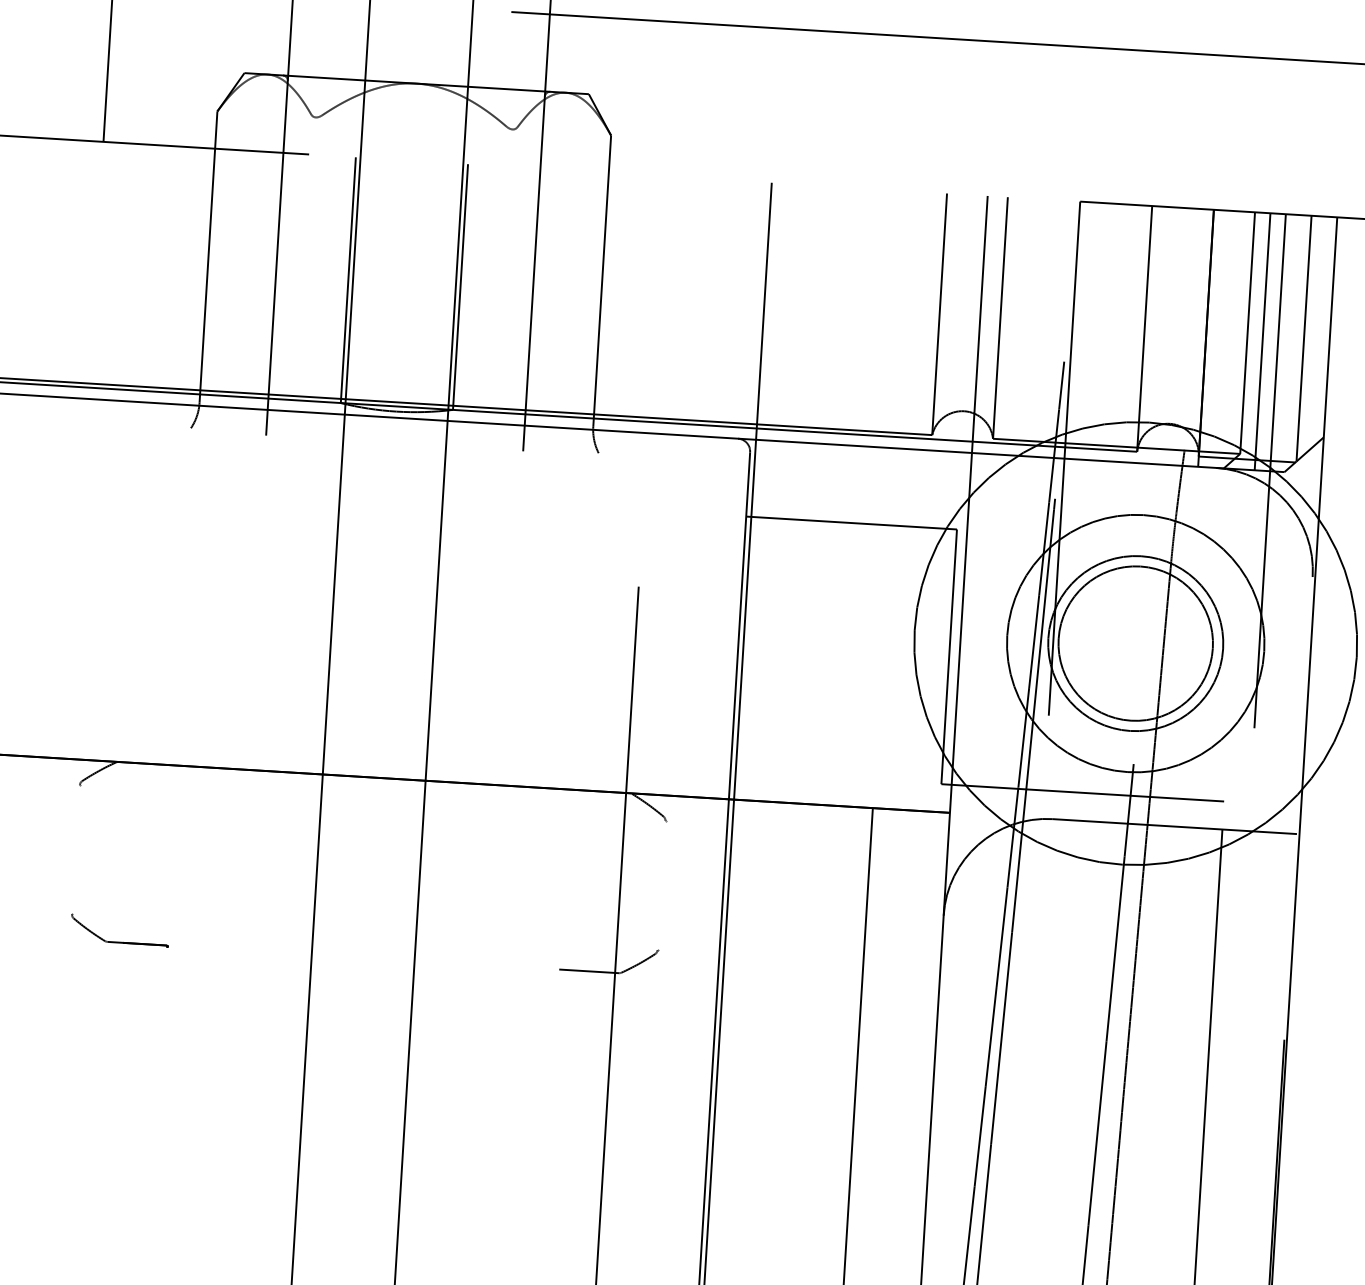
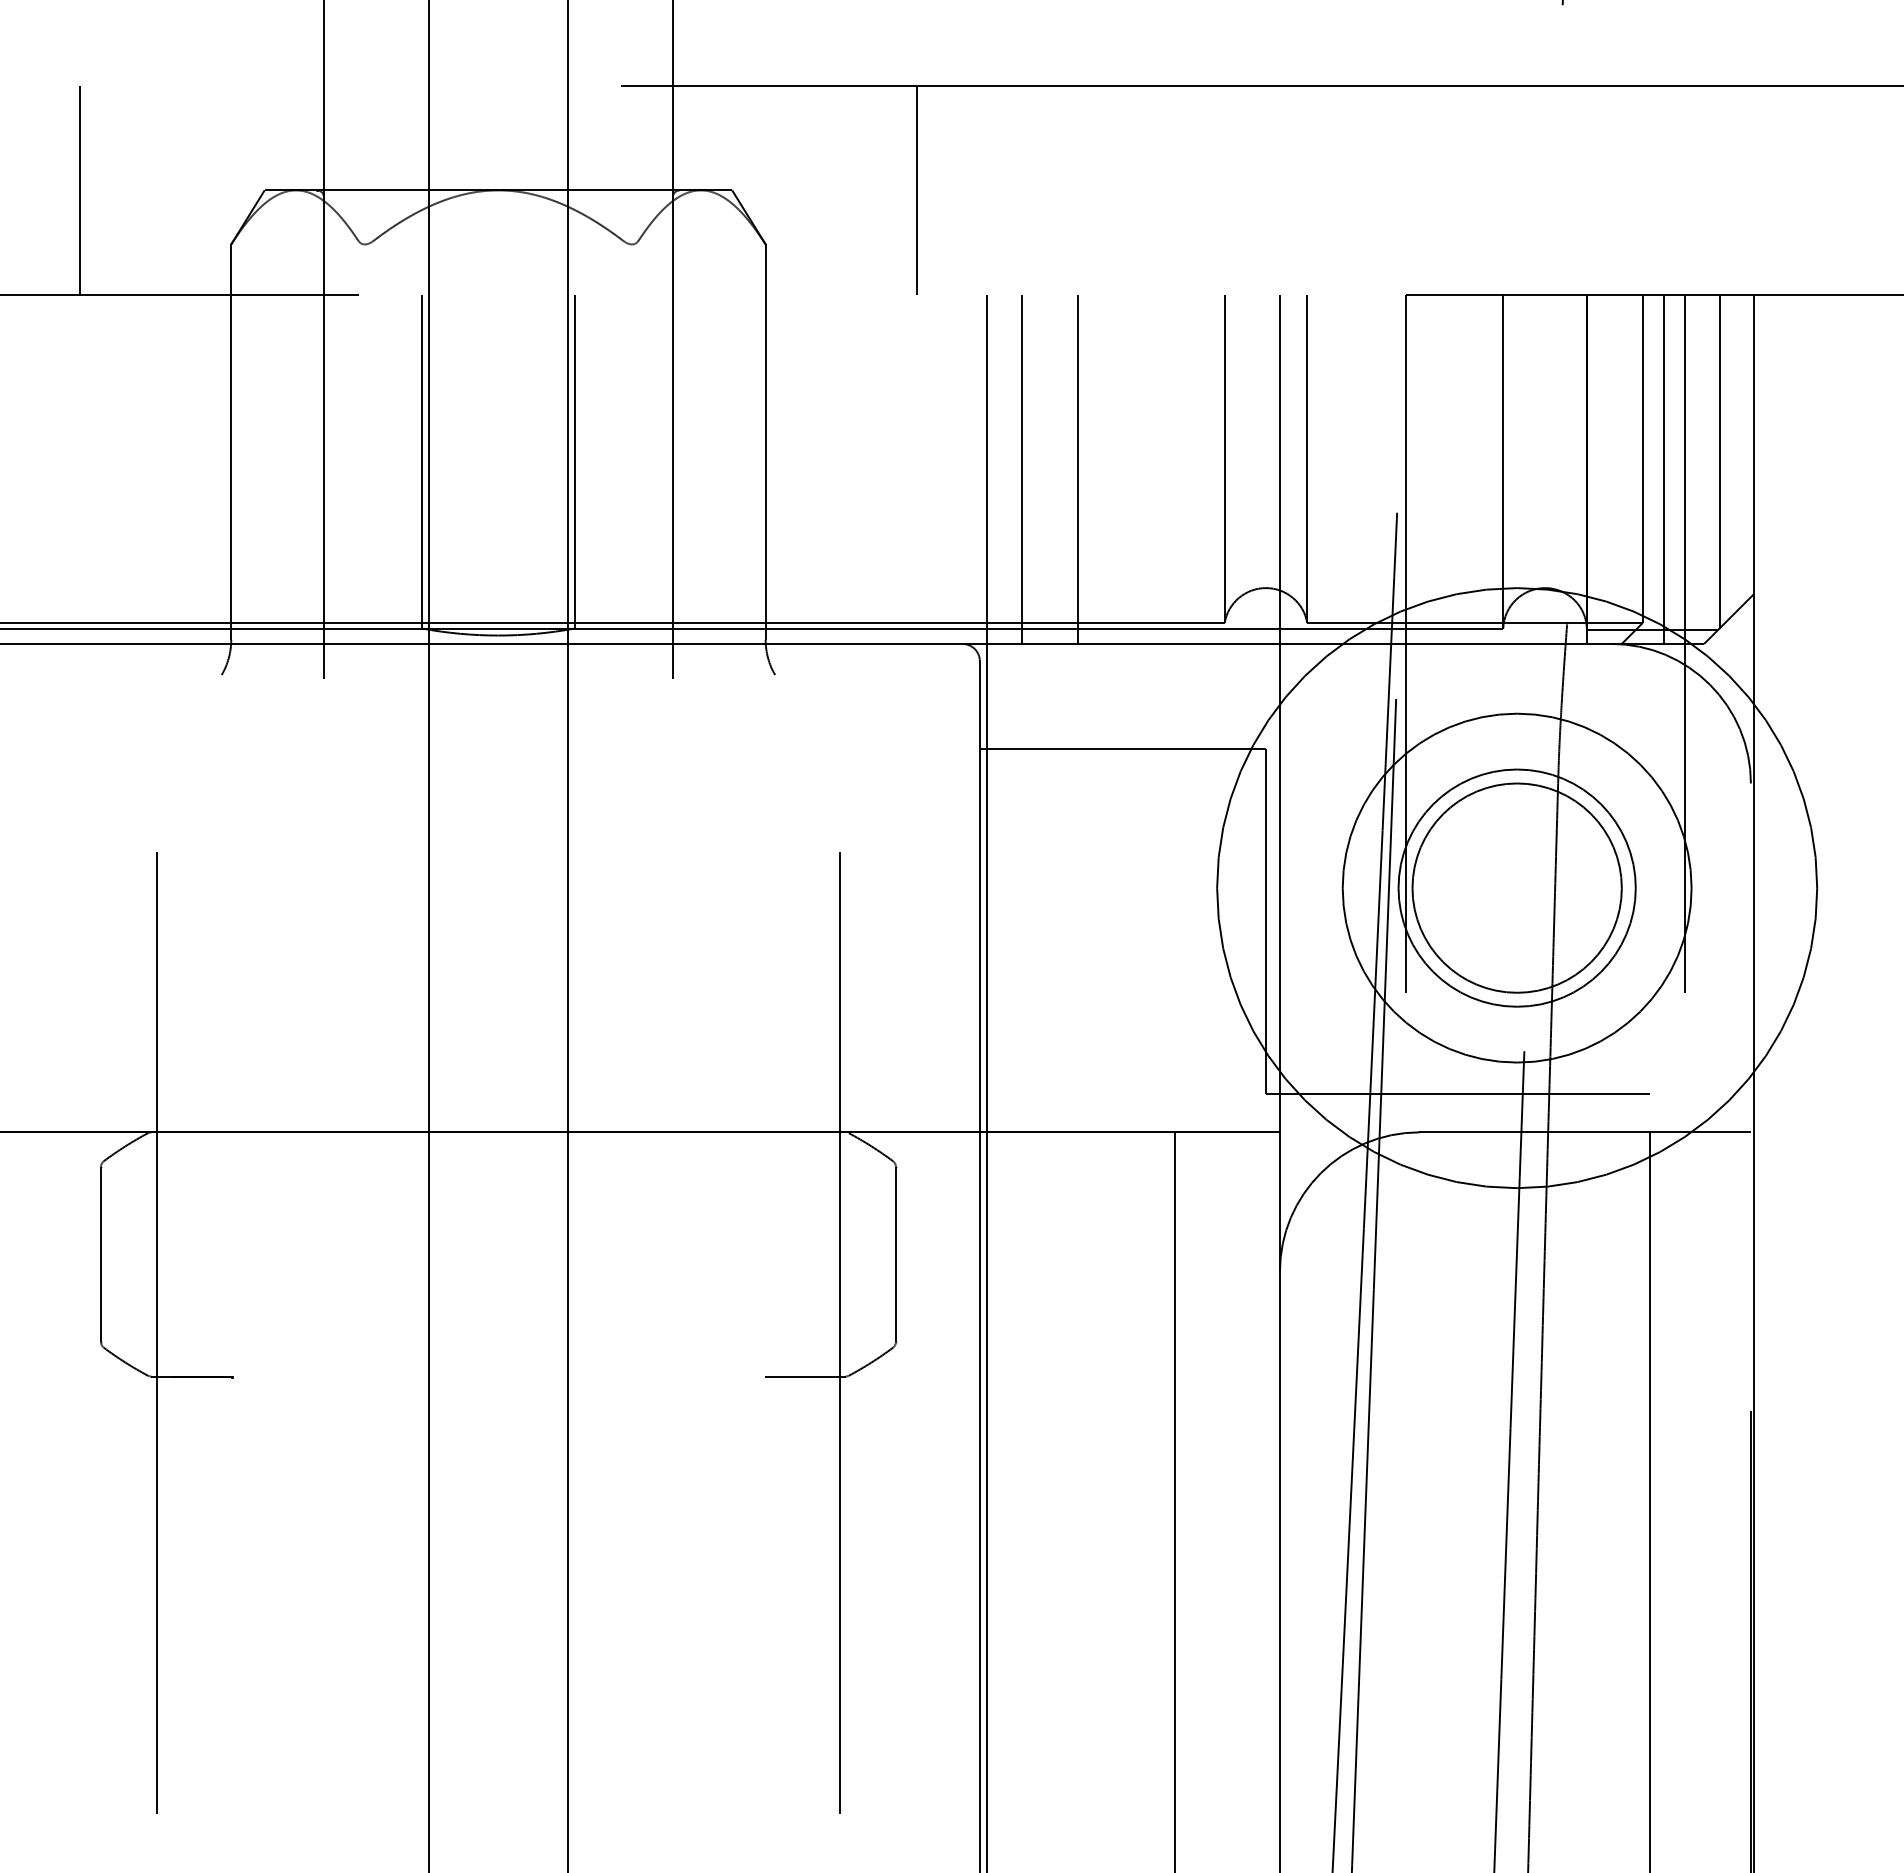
line: (725, 102) -> (917, 190), added
line: (789, 312) -> (1021, 469), added
line: (830, 315) -> (1077, 469), added
line: (76, 849) -> (101, 1254), added
line: (661, 885) -> (895, 1254), added
line: (113, 909) -> (156, 1332), added

